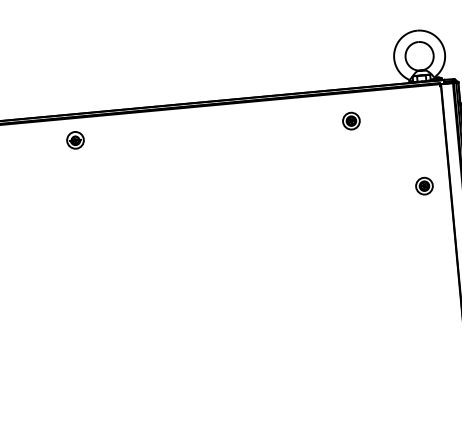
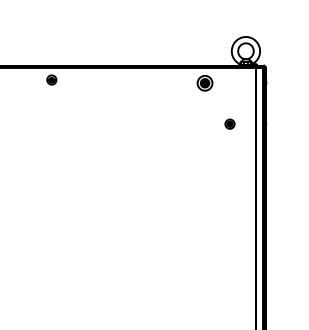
part: (350, 121) -> (204, 83), size x1.6
part: (423, 185) -> (229, 123), moved

